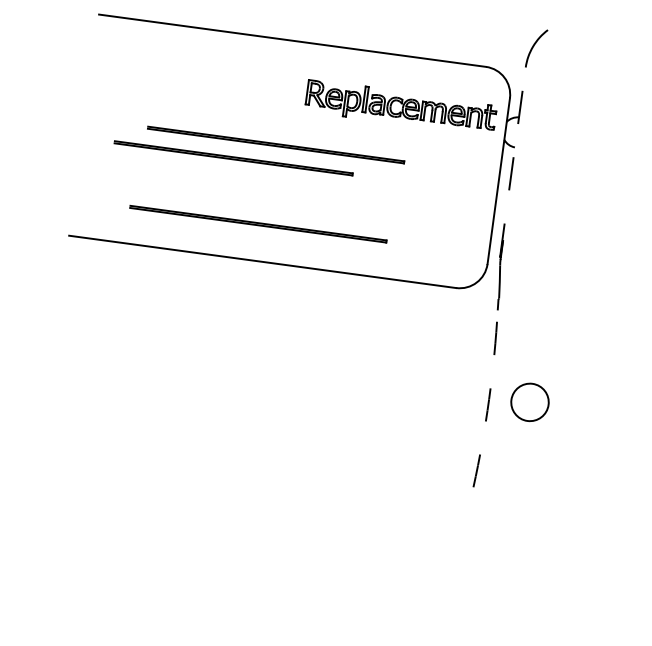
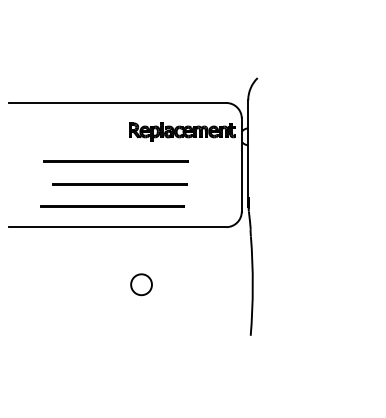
line: (232, 158) -> (119, 184), moved
line: (513, 160) -> (248, 152), dashed -> solid
arc: (488, 399) -> (252, 286), dashed -> solid
circle: (529, 401) -> (141, 284), moved

